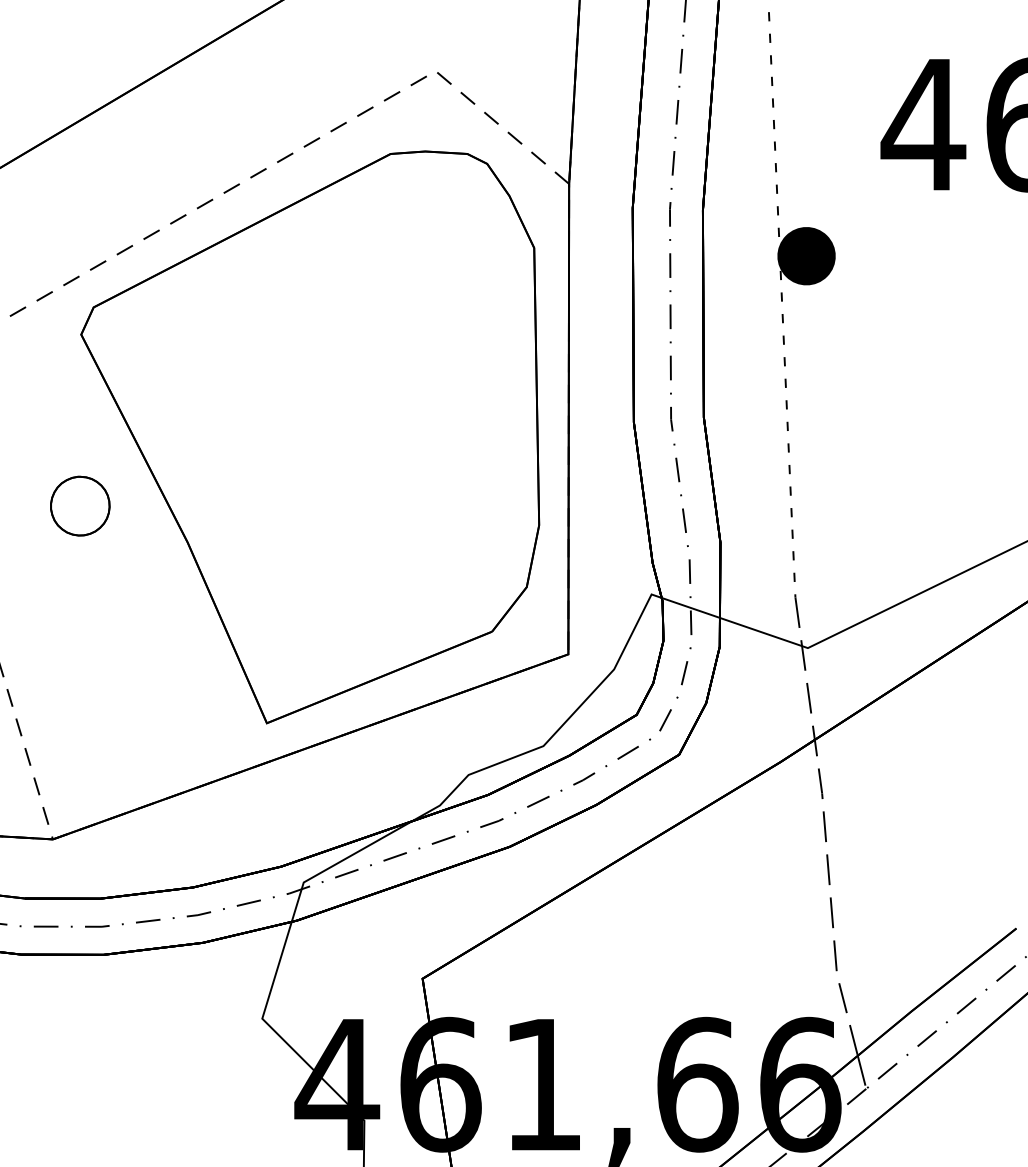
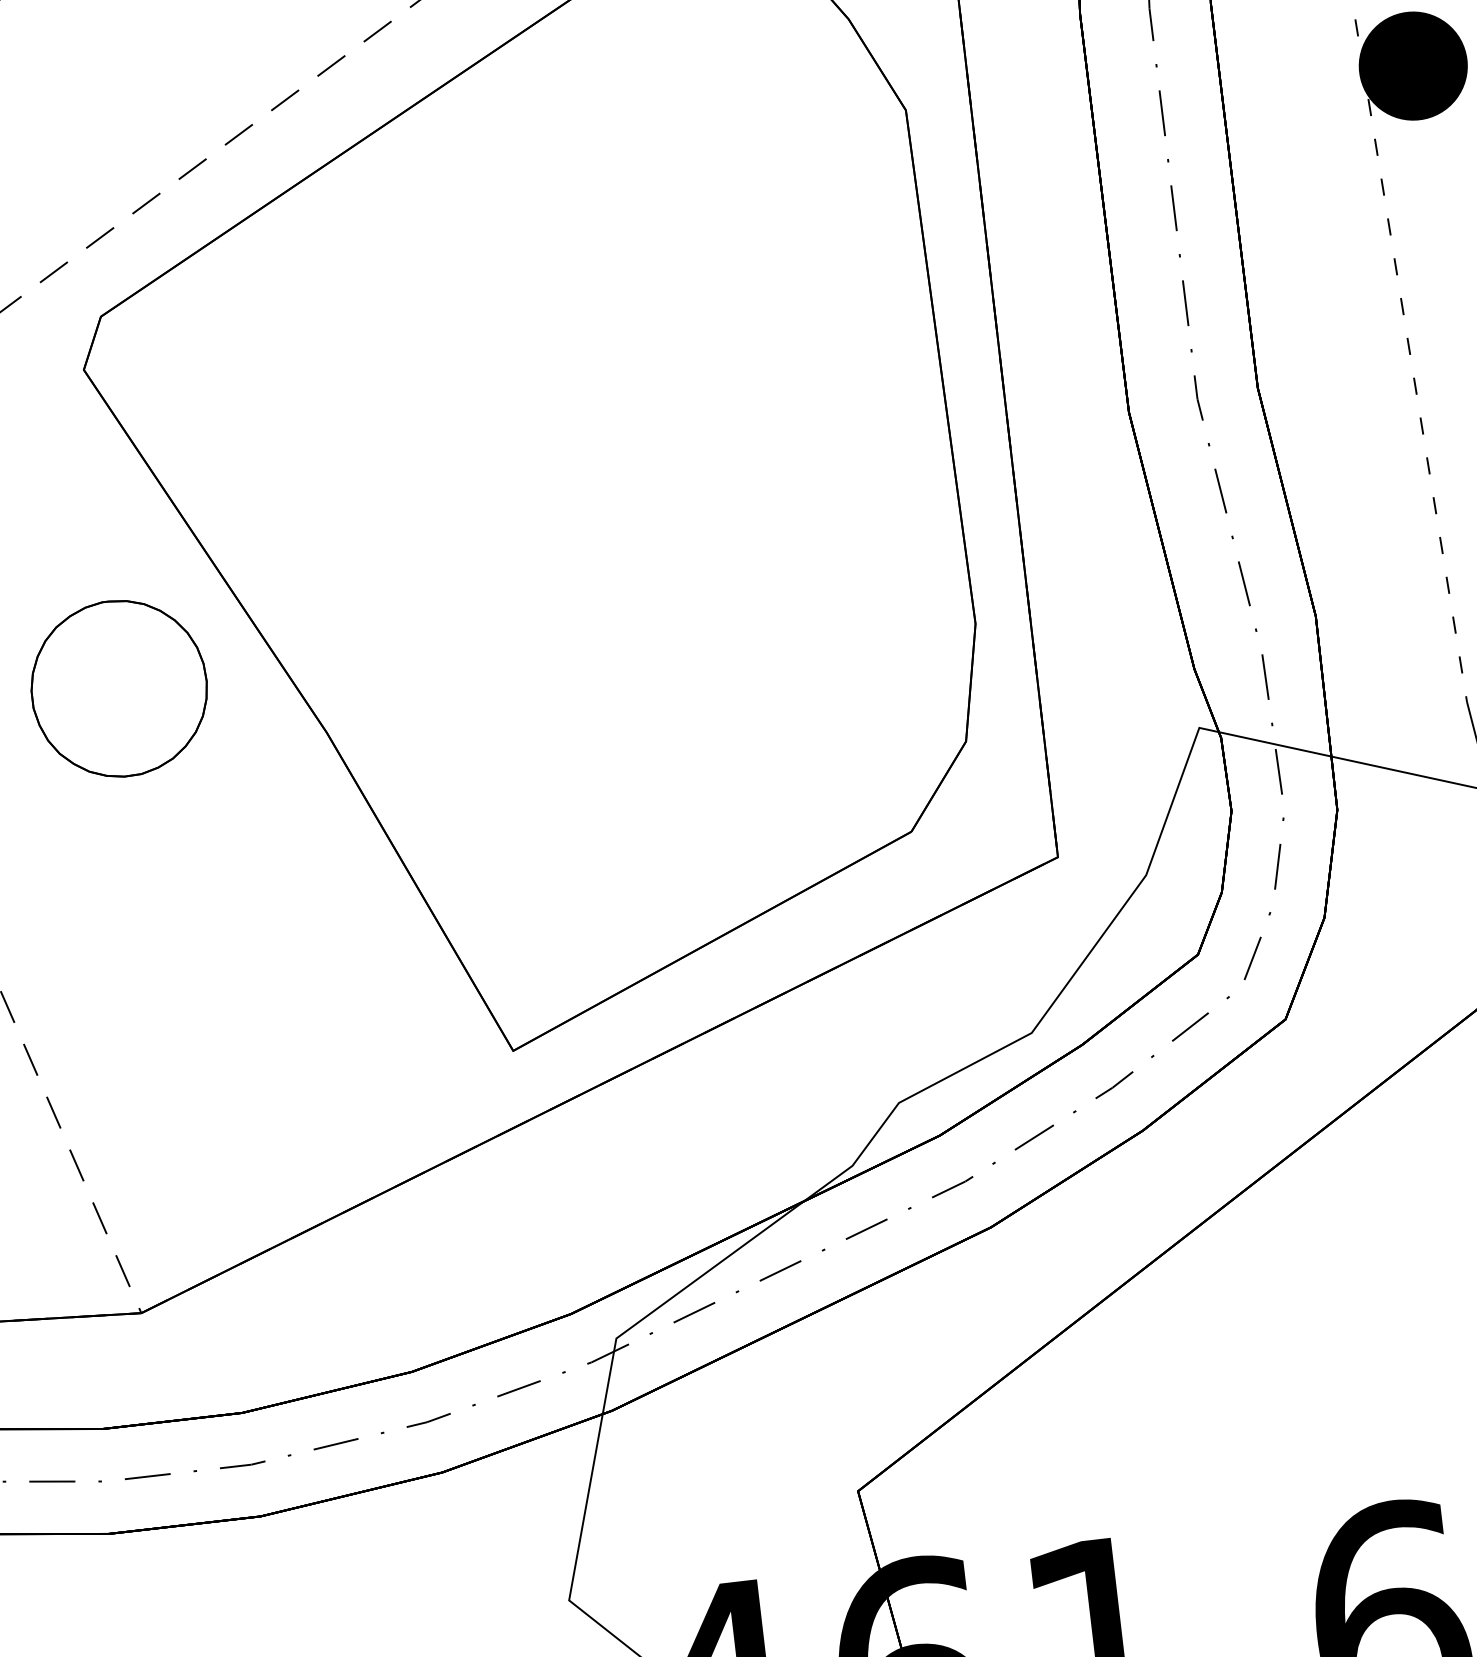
part: (80, 505) -> (119, 687), size x1.6

